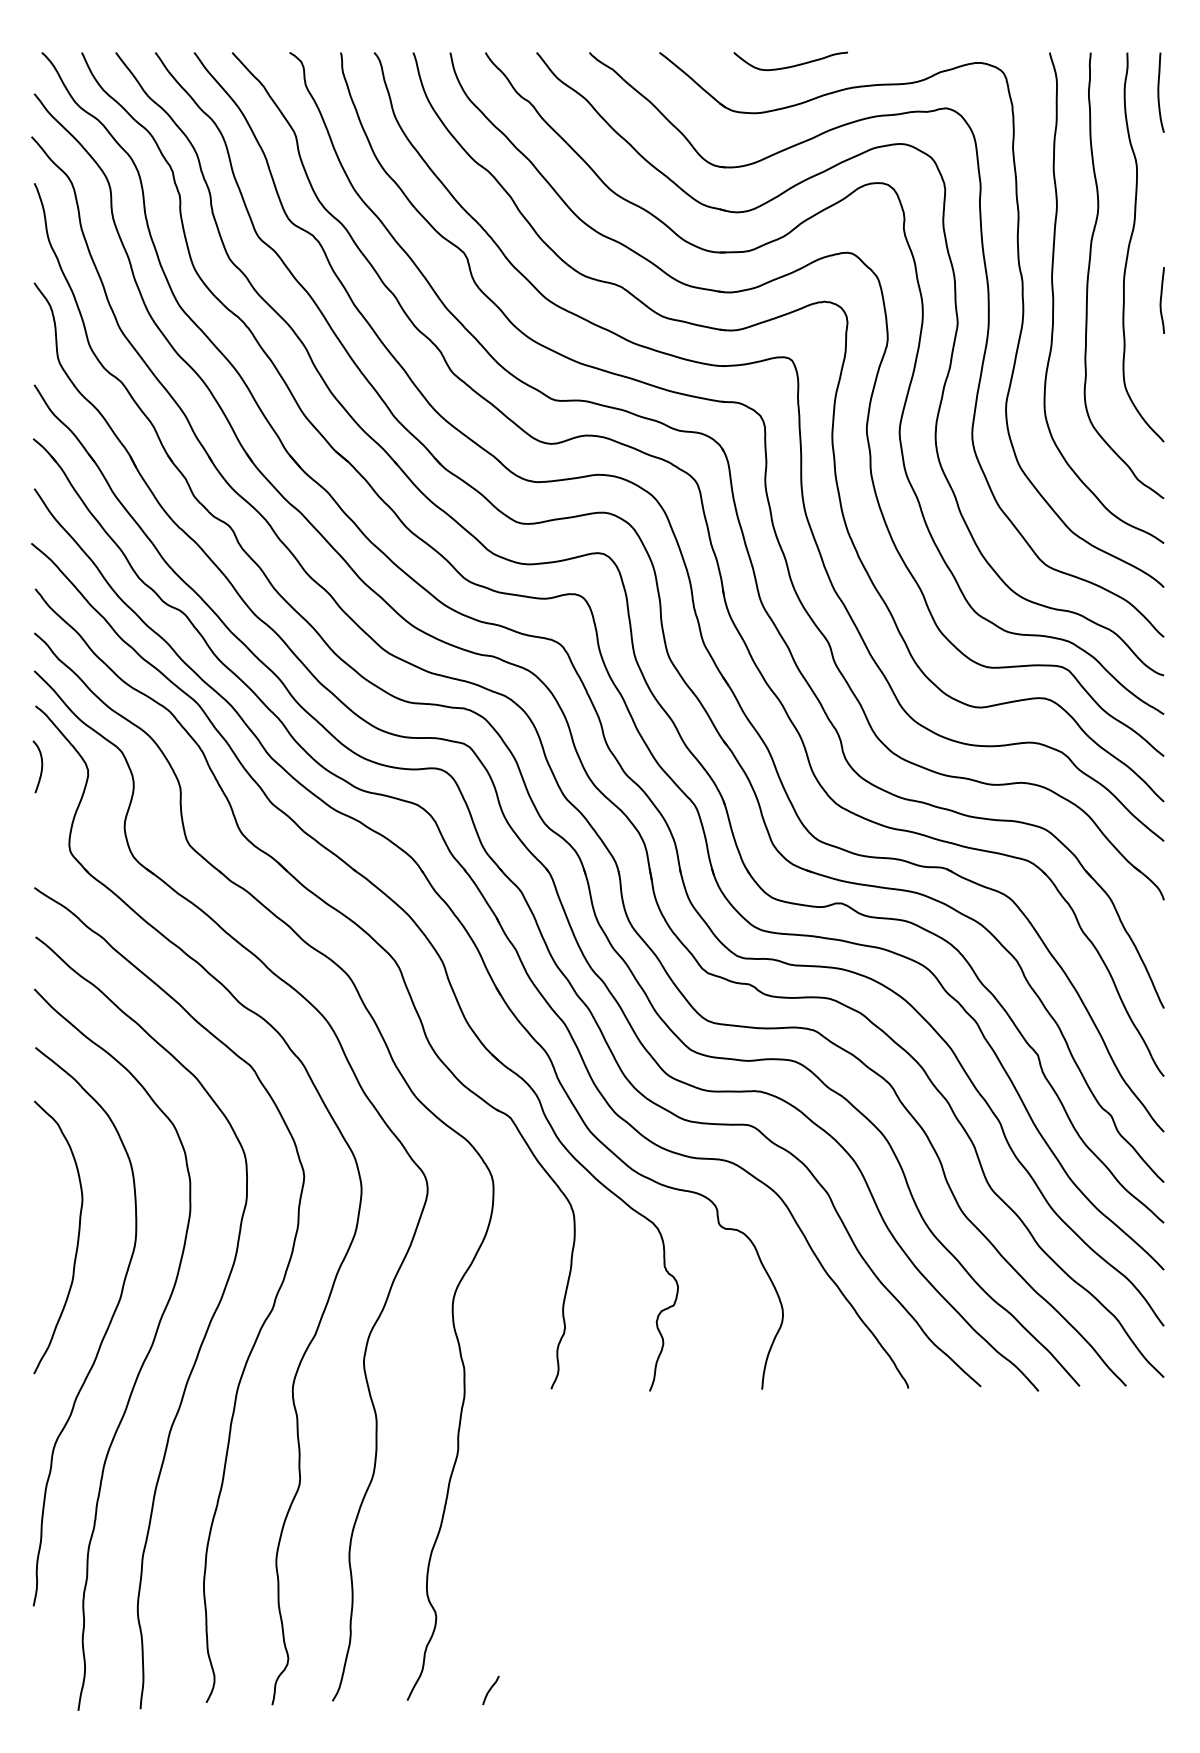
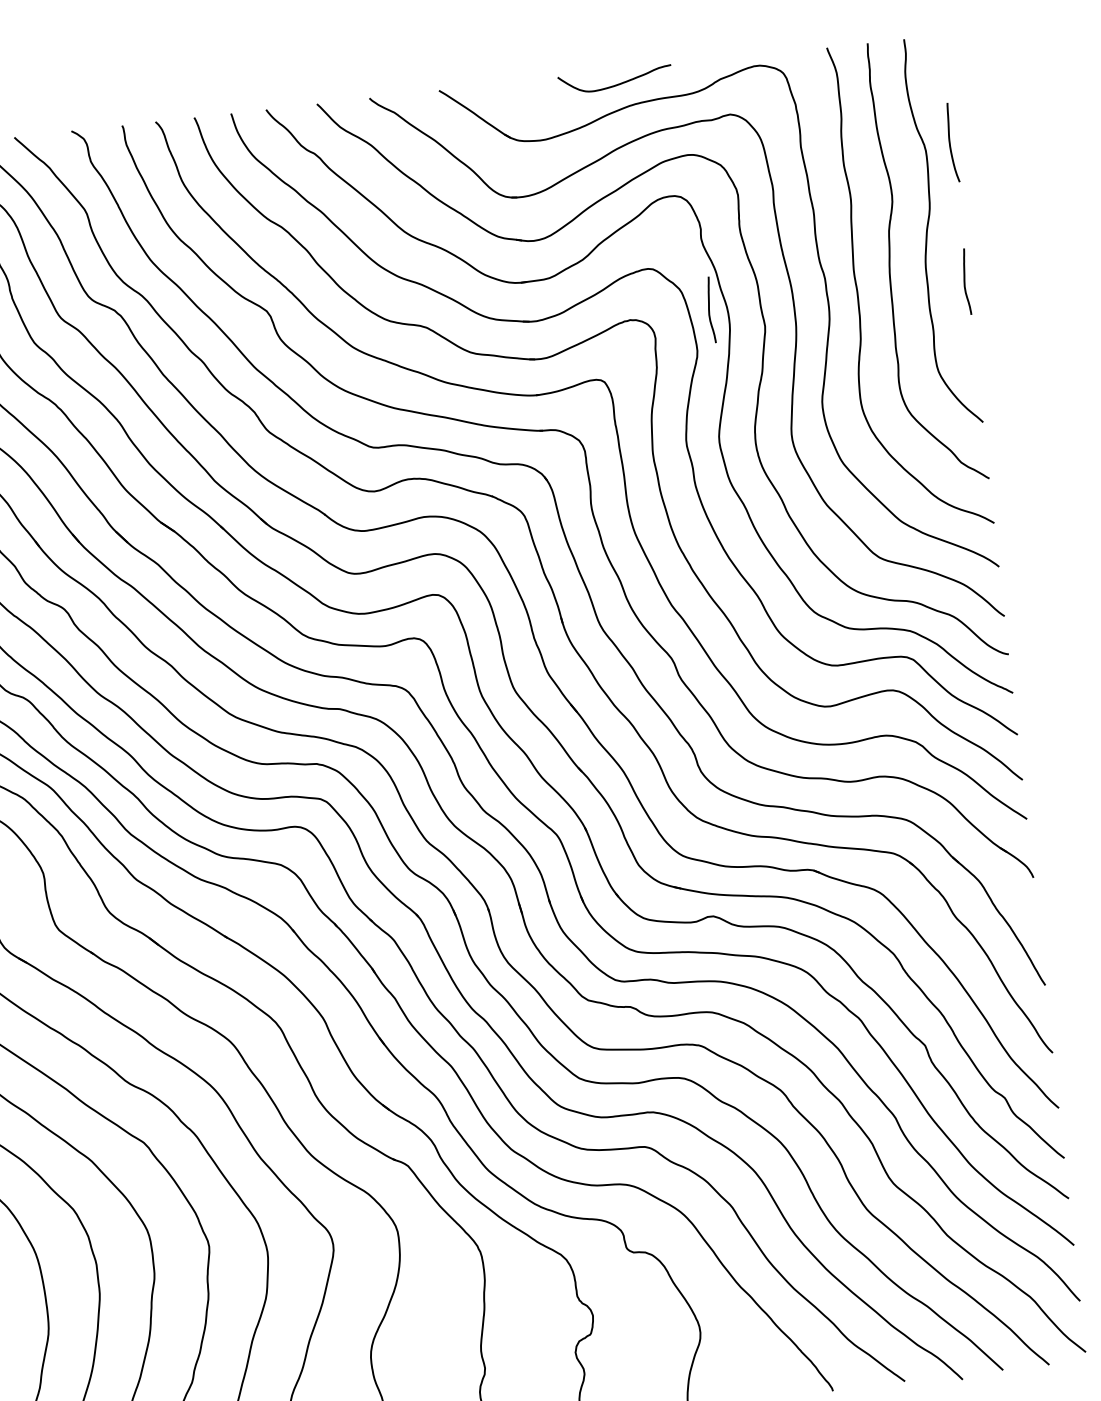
curve: (791, 65) -> (616, 84), moved
curve: (1159, 92) -> (950, 142), moved
curve: (904, 300) -> (709, 310), added

